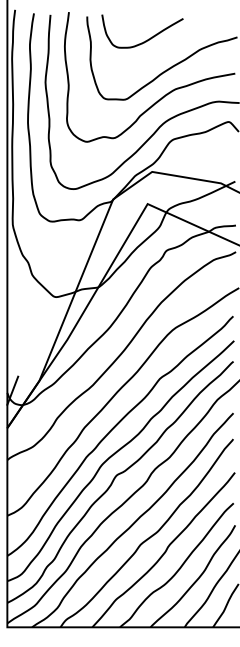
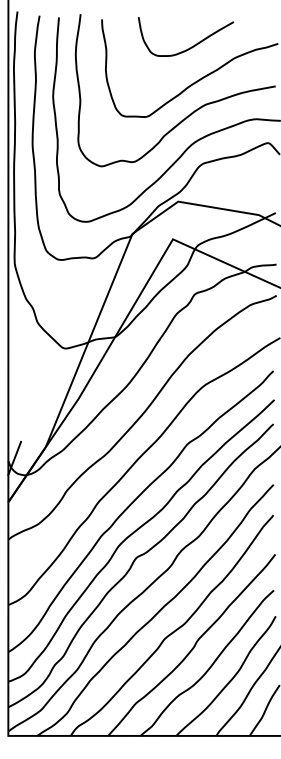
curve: (147, 39) -> (191, 46), moved

